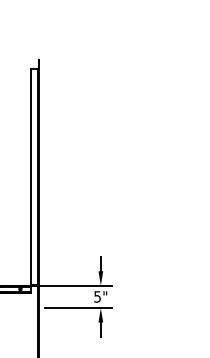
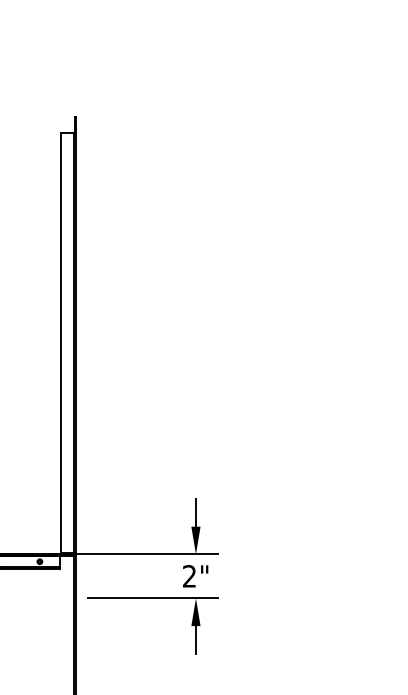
text: (97, 296) -> (189, 575), 5" -> 2"

